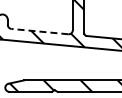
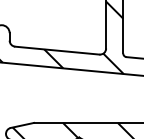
line: (39, 31) -> (56, 50), dashed -> solid

